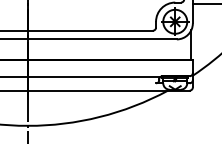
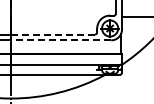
line: (91, 30) -> (53, 34), solid -> dashed
line: (101, 39) -> (60, 40), solid -> dashed

